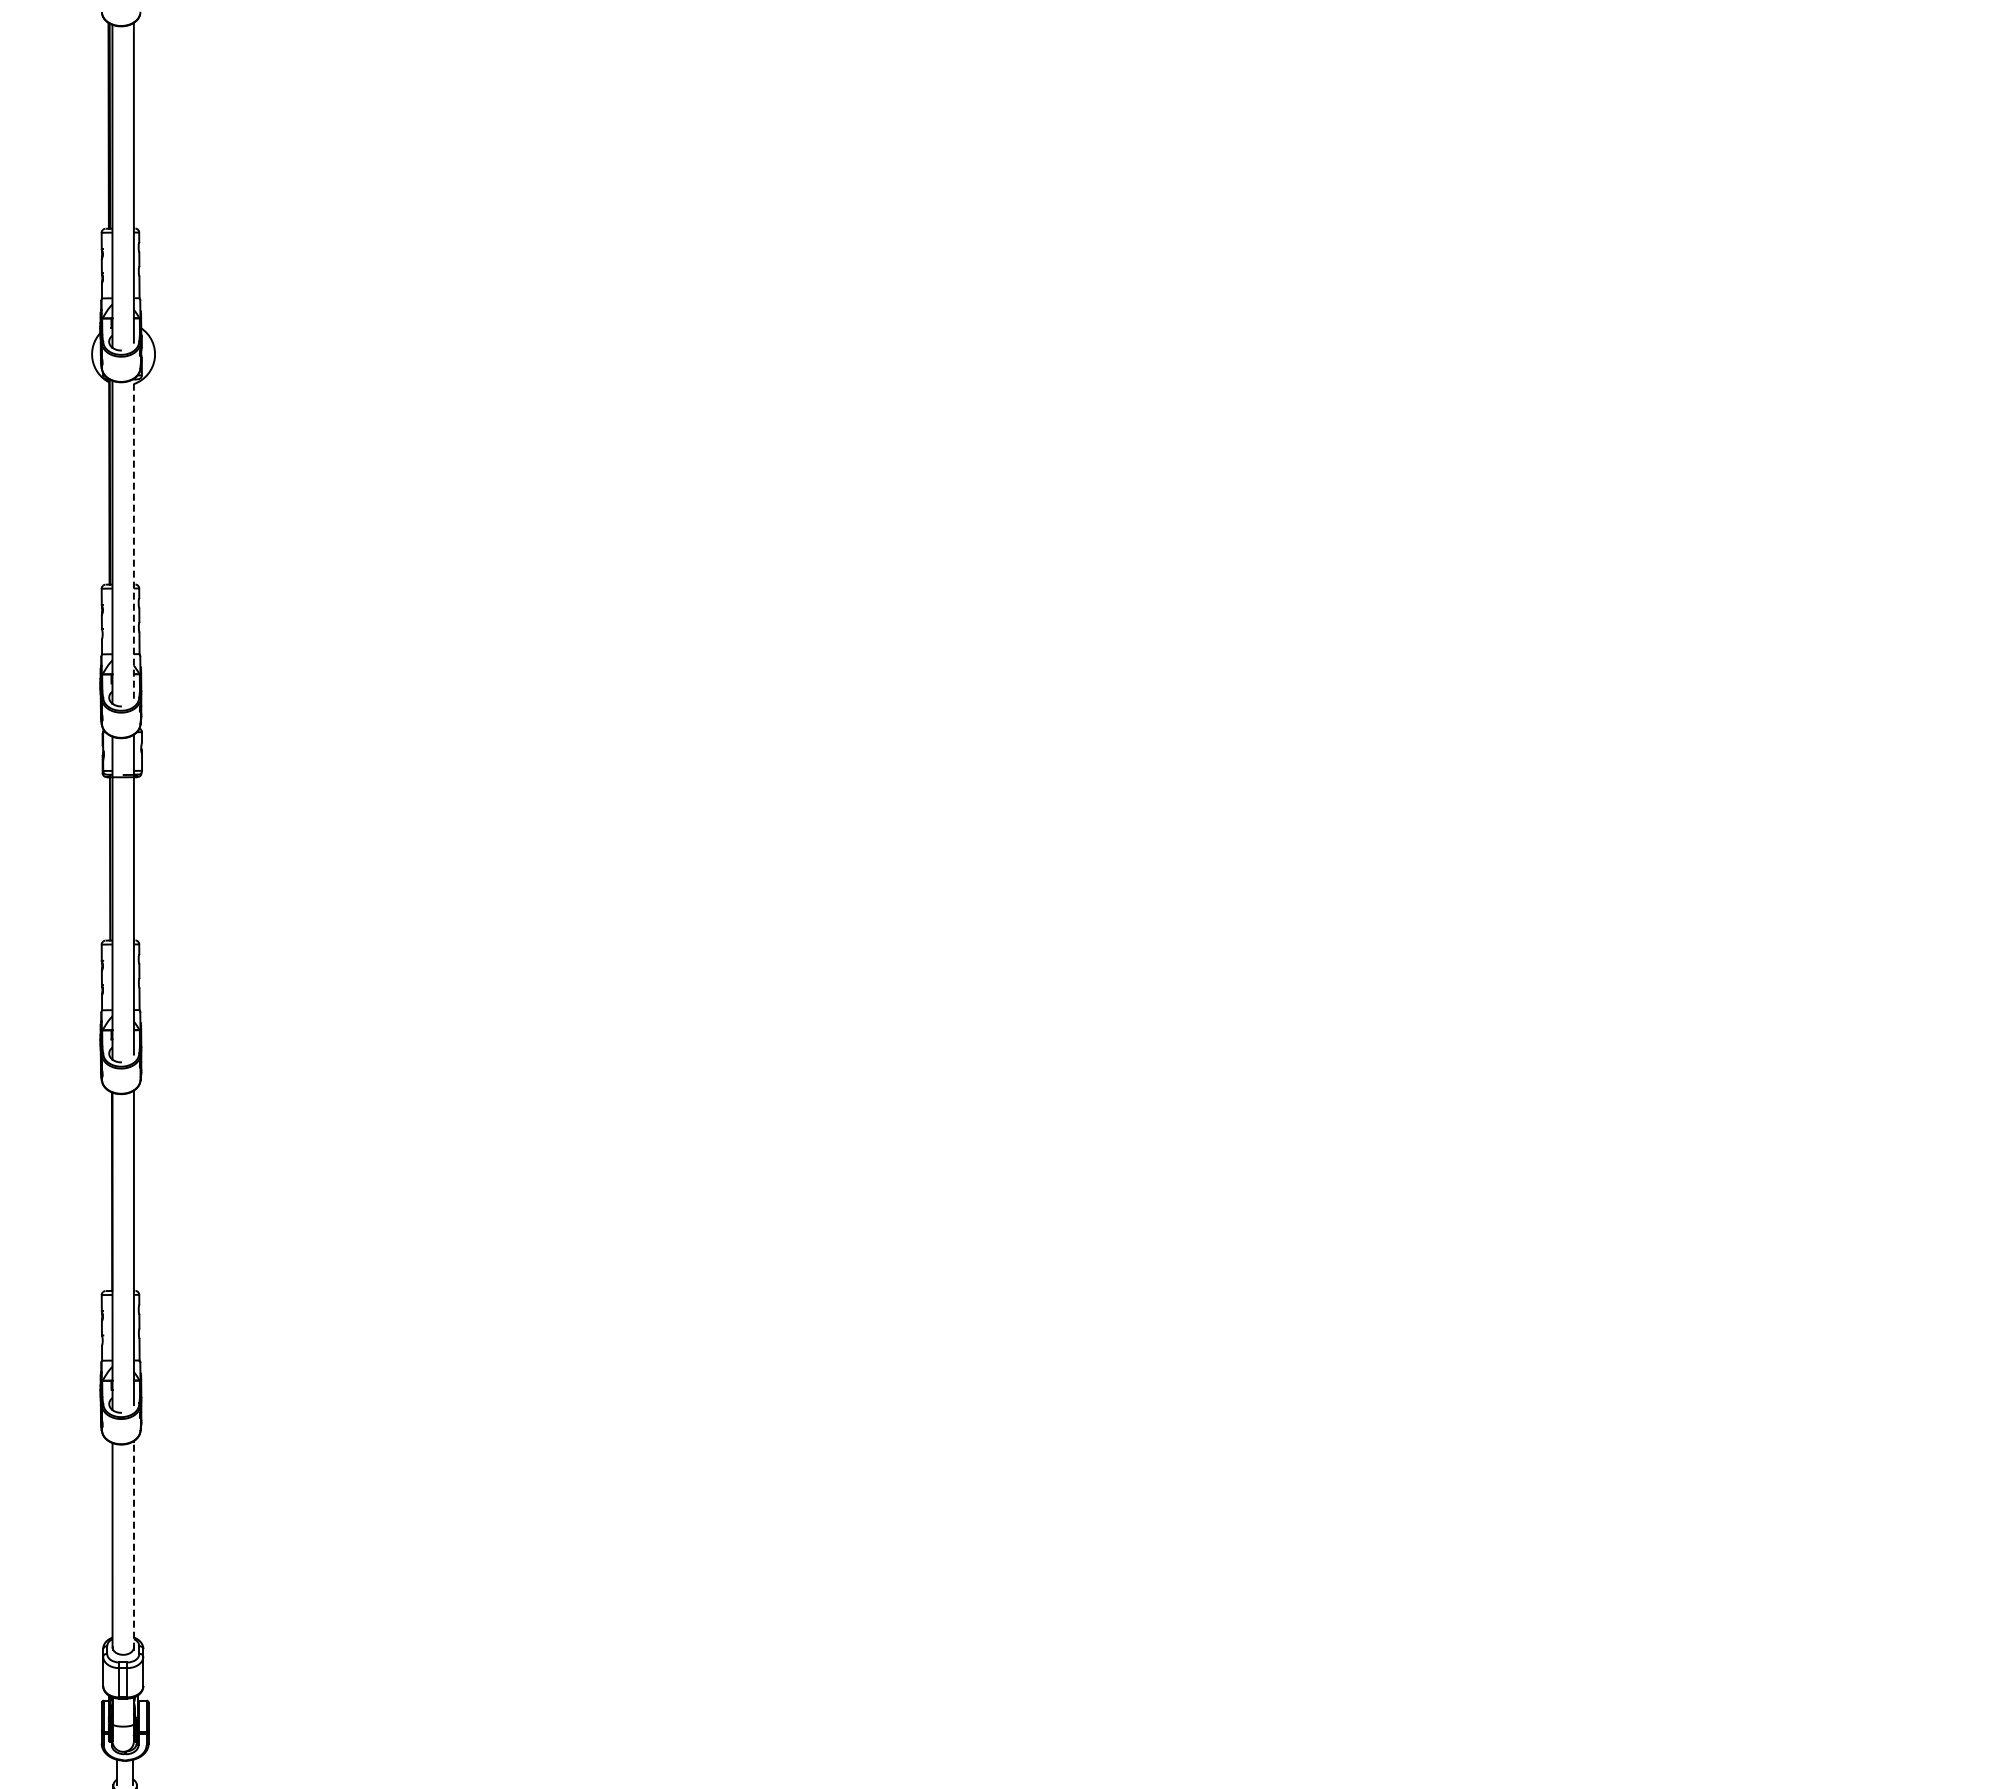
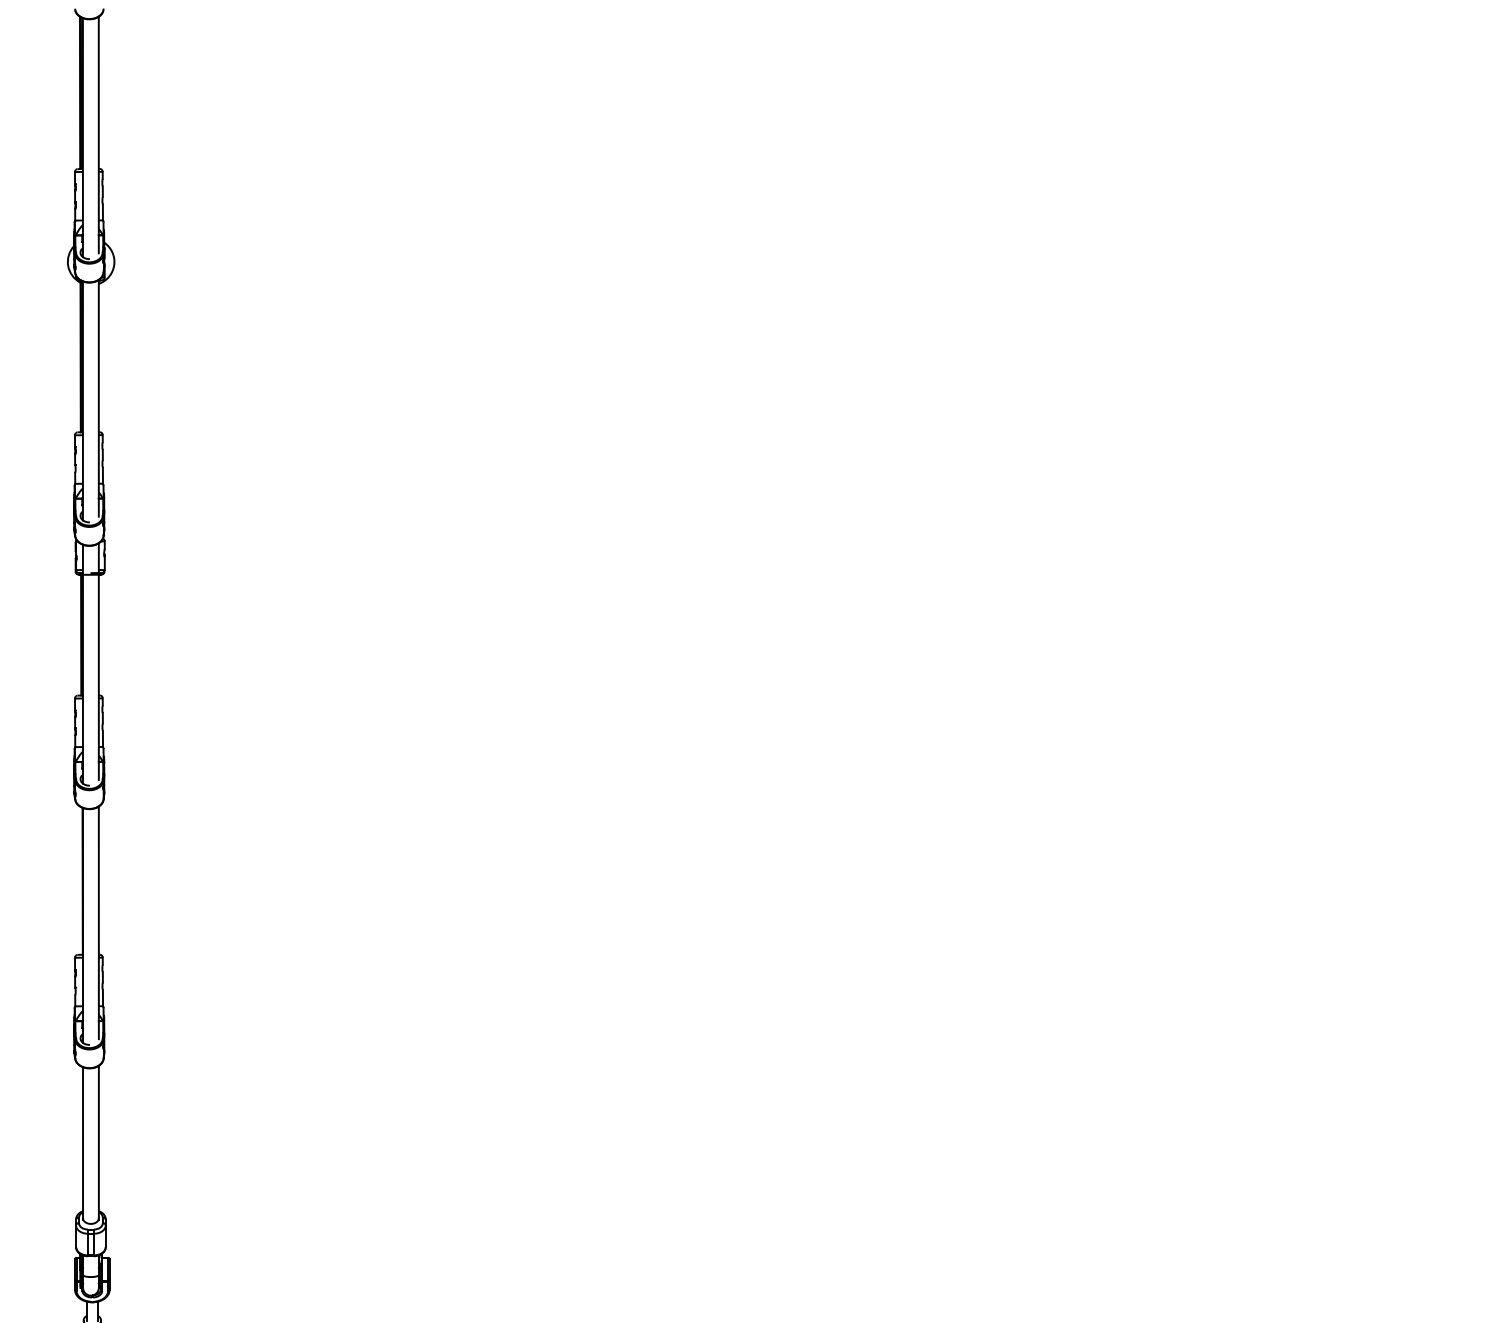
line: (133, 538) -> (98, 398), dashed -> solid
line: (133, 1545) -> (98, 1143), dashed -> solid

